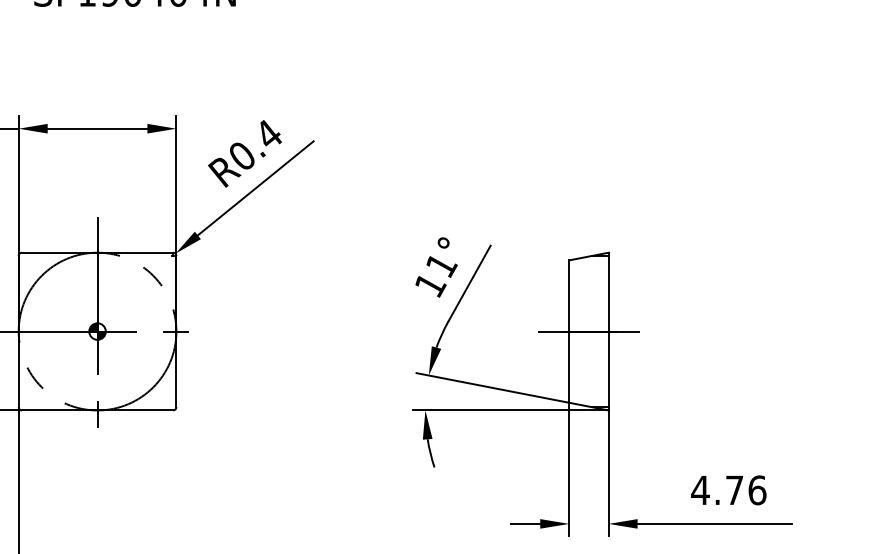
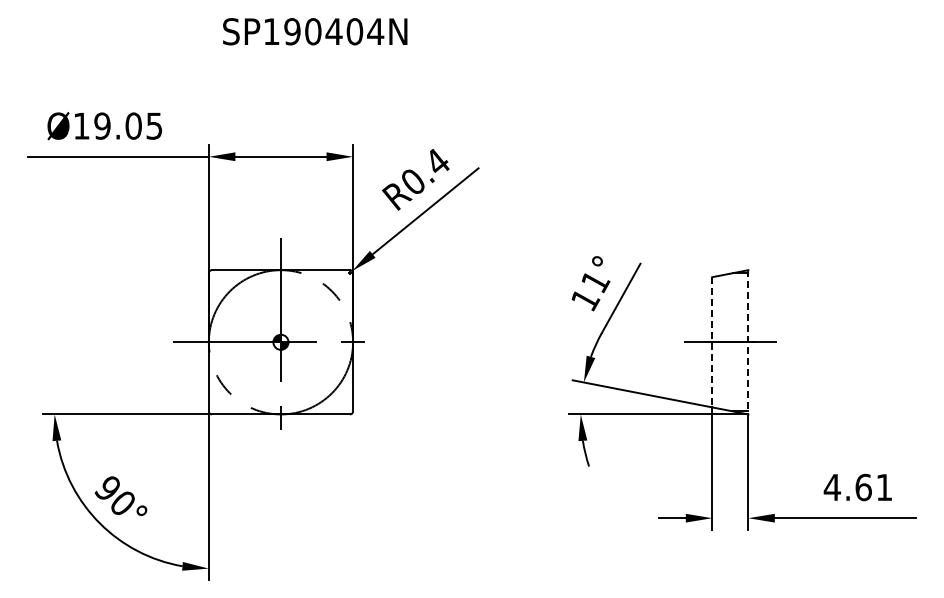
line: (569, 331) -> (712, 342), solid -> dashed
line: (608, 331) -> (748, 342), solid -> dashed
text: (745, 490) -> (873, 487), 4.76 -> 4.61

